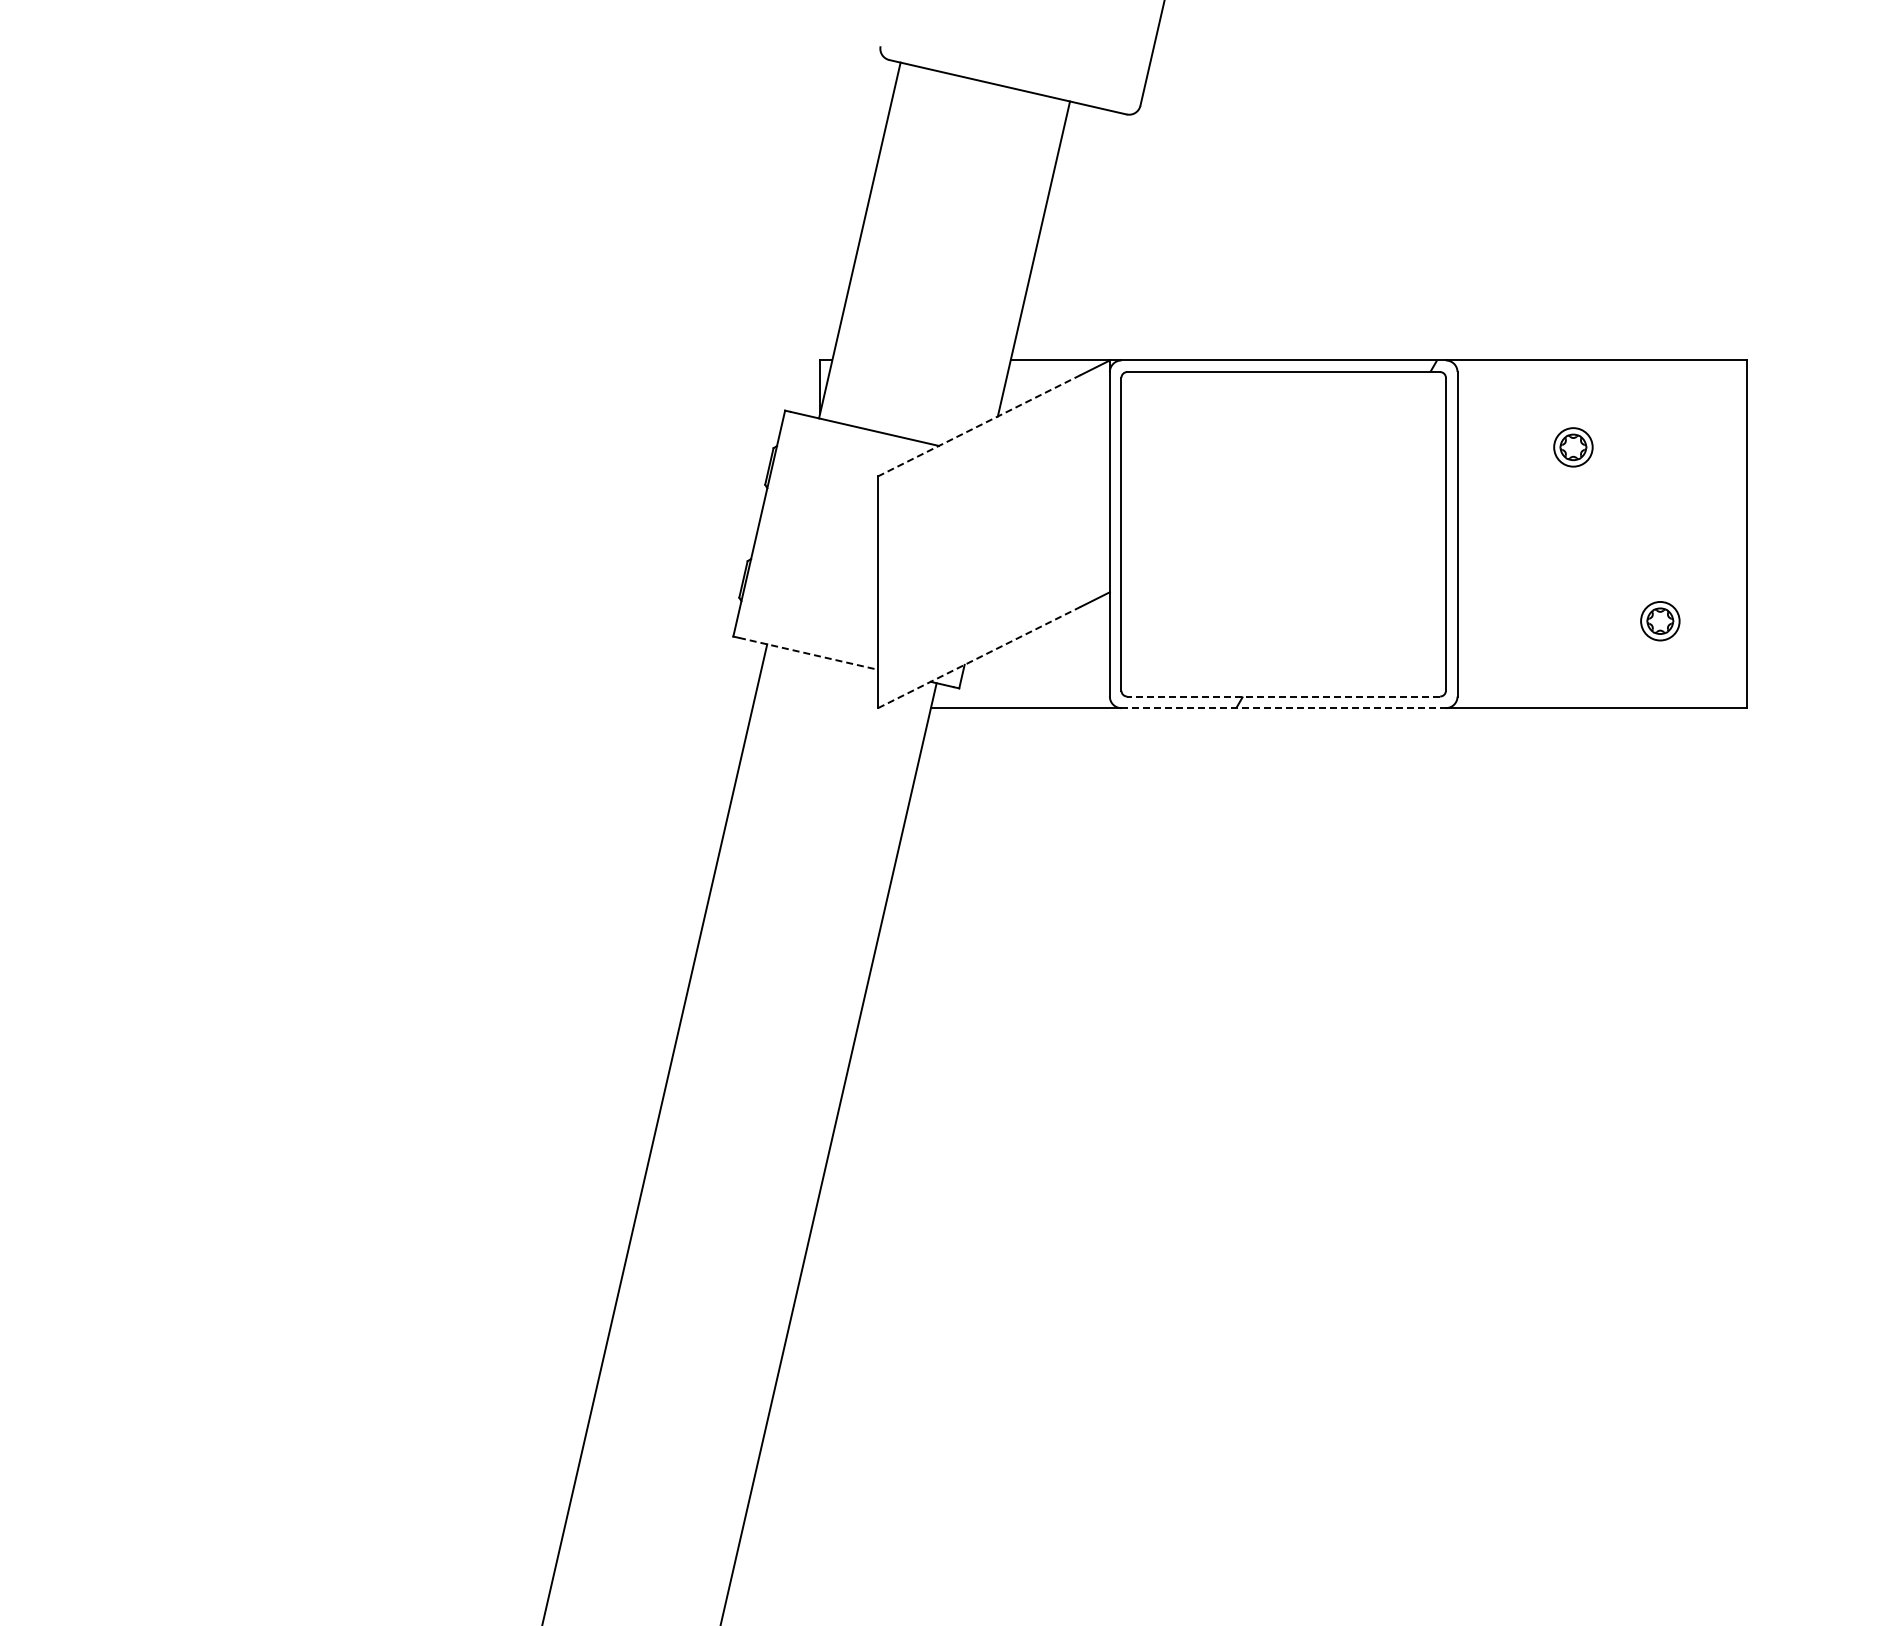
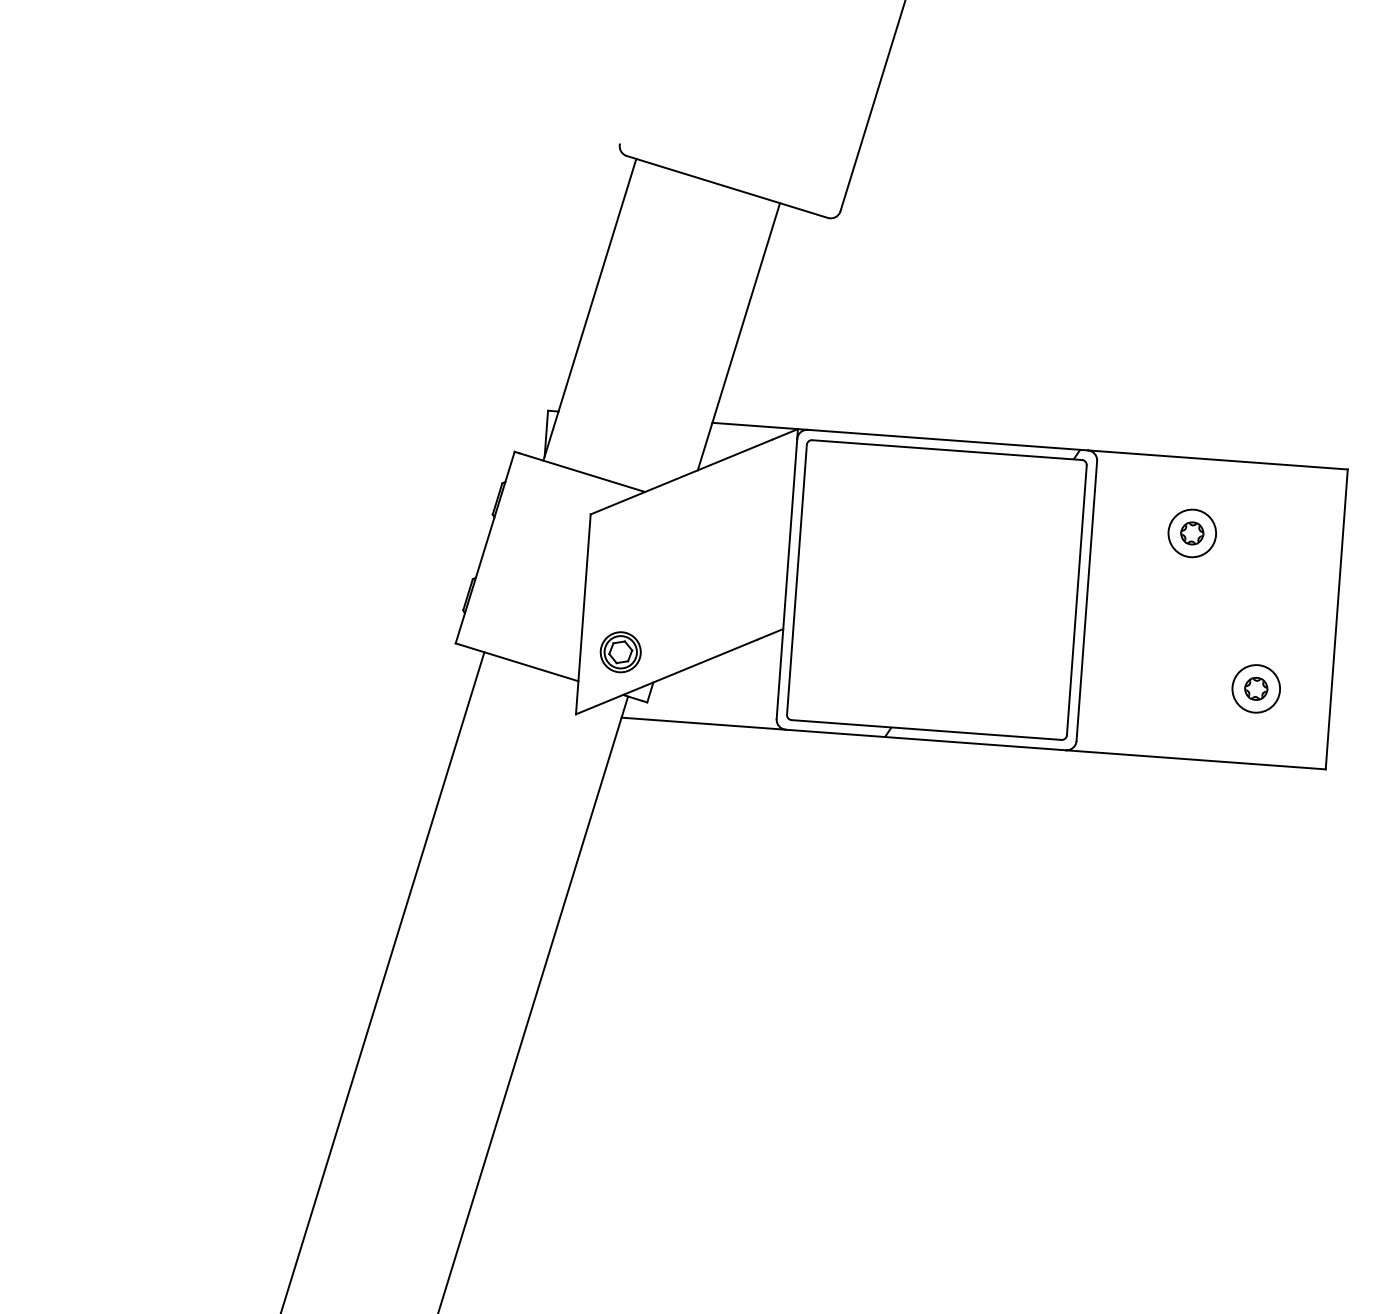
line: (979, 425) -> (681, 476), dashed -> solid
circle: (1572, 446) -> (1191, 532), size x1.43
circle: (1659, 620) -> (1255, 688), size x1.43
part: (924, 632) -> (620, 652), added
line: (809, 653) -> (520, 662), dashed -> solid
line: (979, 657) -> (666, 677), dashed -> solid
line: (1283, 696) -> (926, 729), dashed -> solid
line: (1284, 708) -> (926, 740), dashed -> solid

